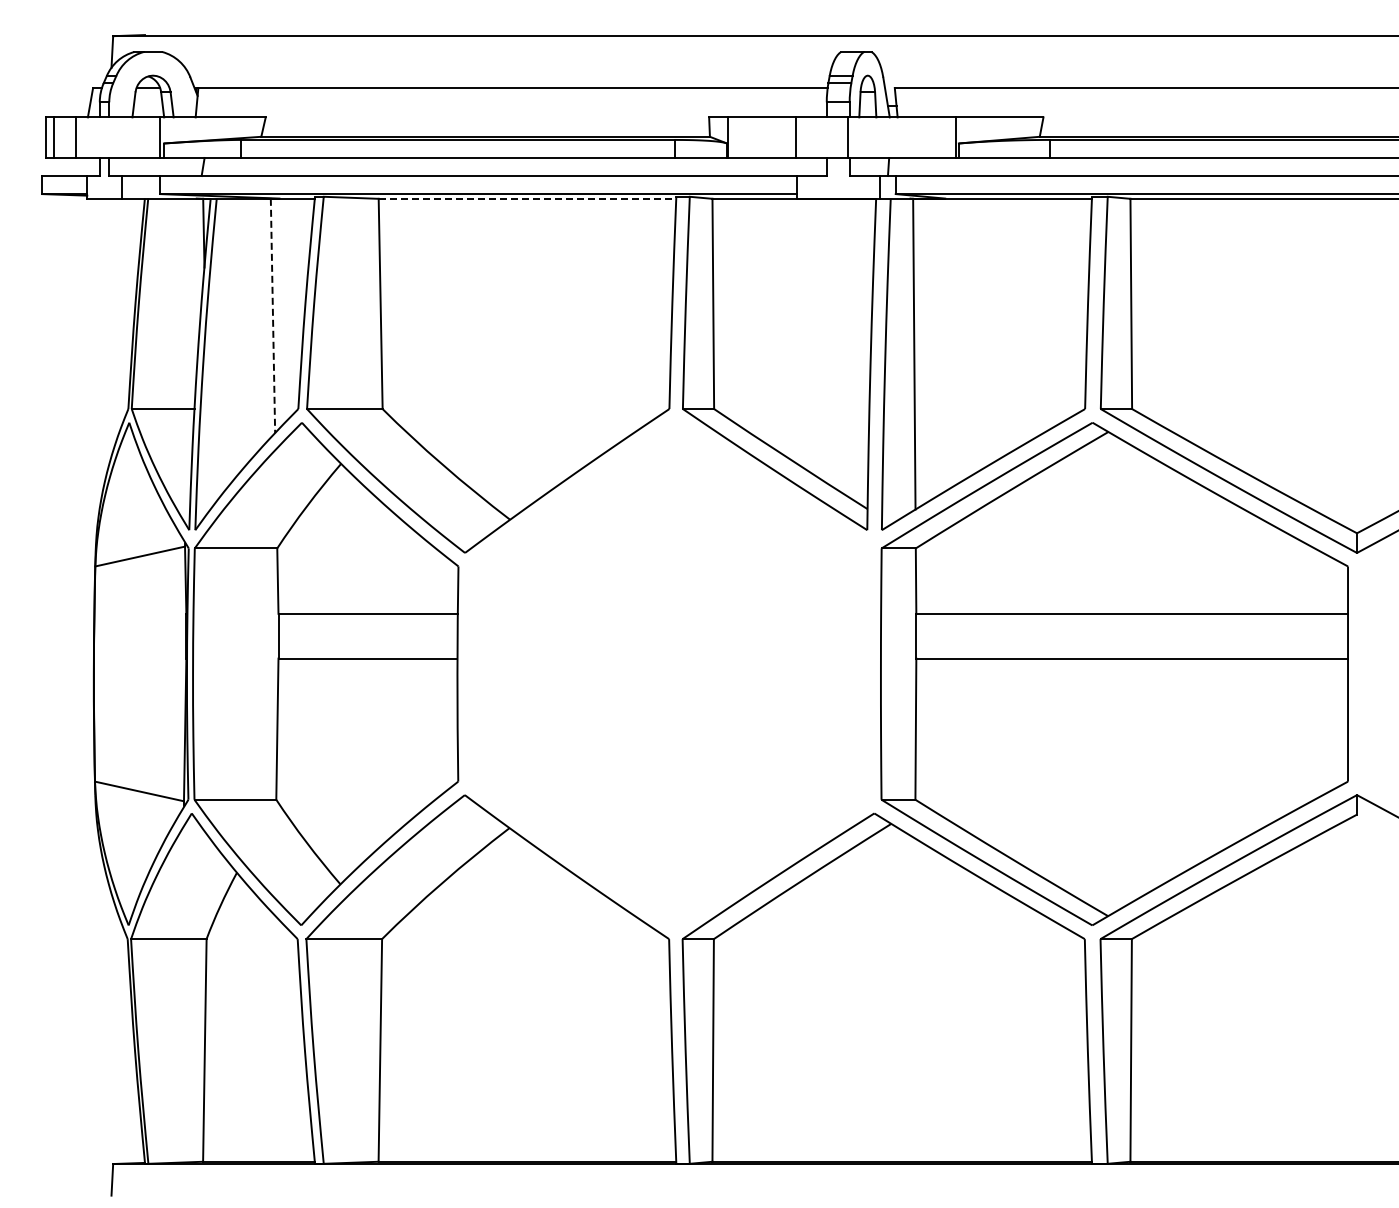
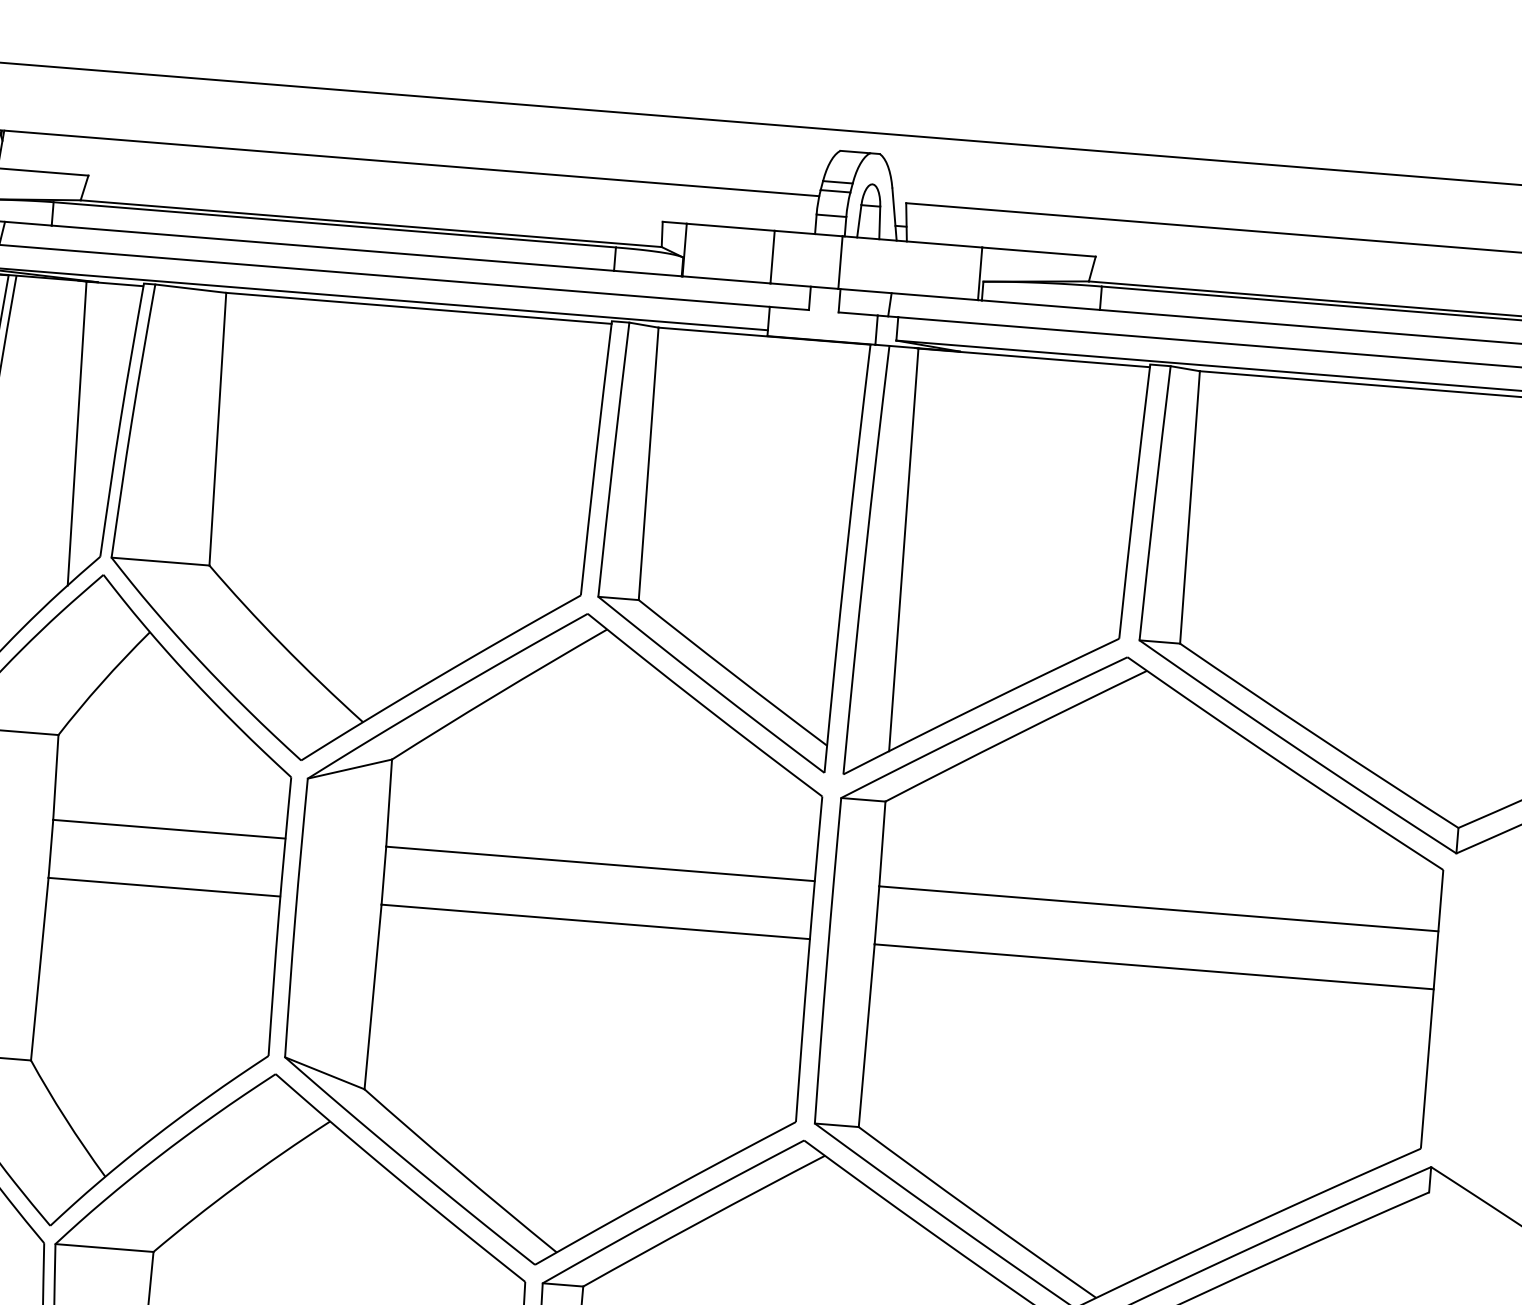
line: (527, 198) -> (419, 307), dashed -> solid
line: (273, 316) -> (77, 434), dashed -> solid
part: (668, 673) -> (552, 937), added

